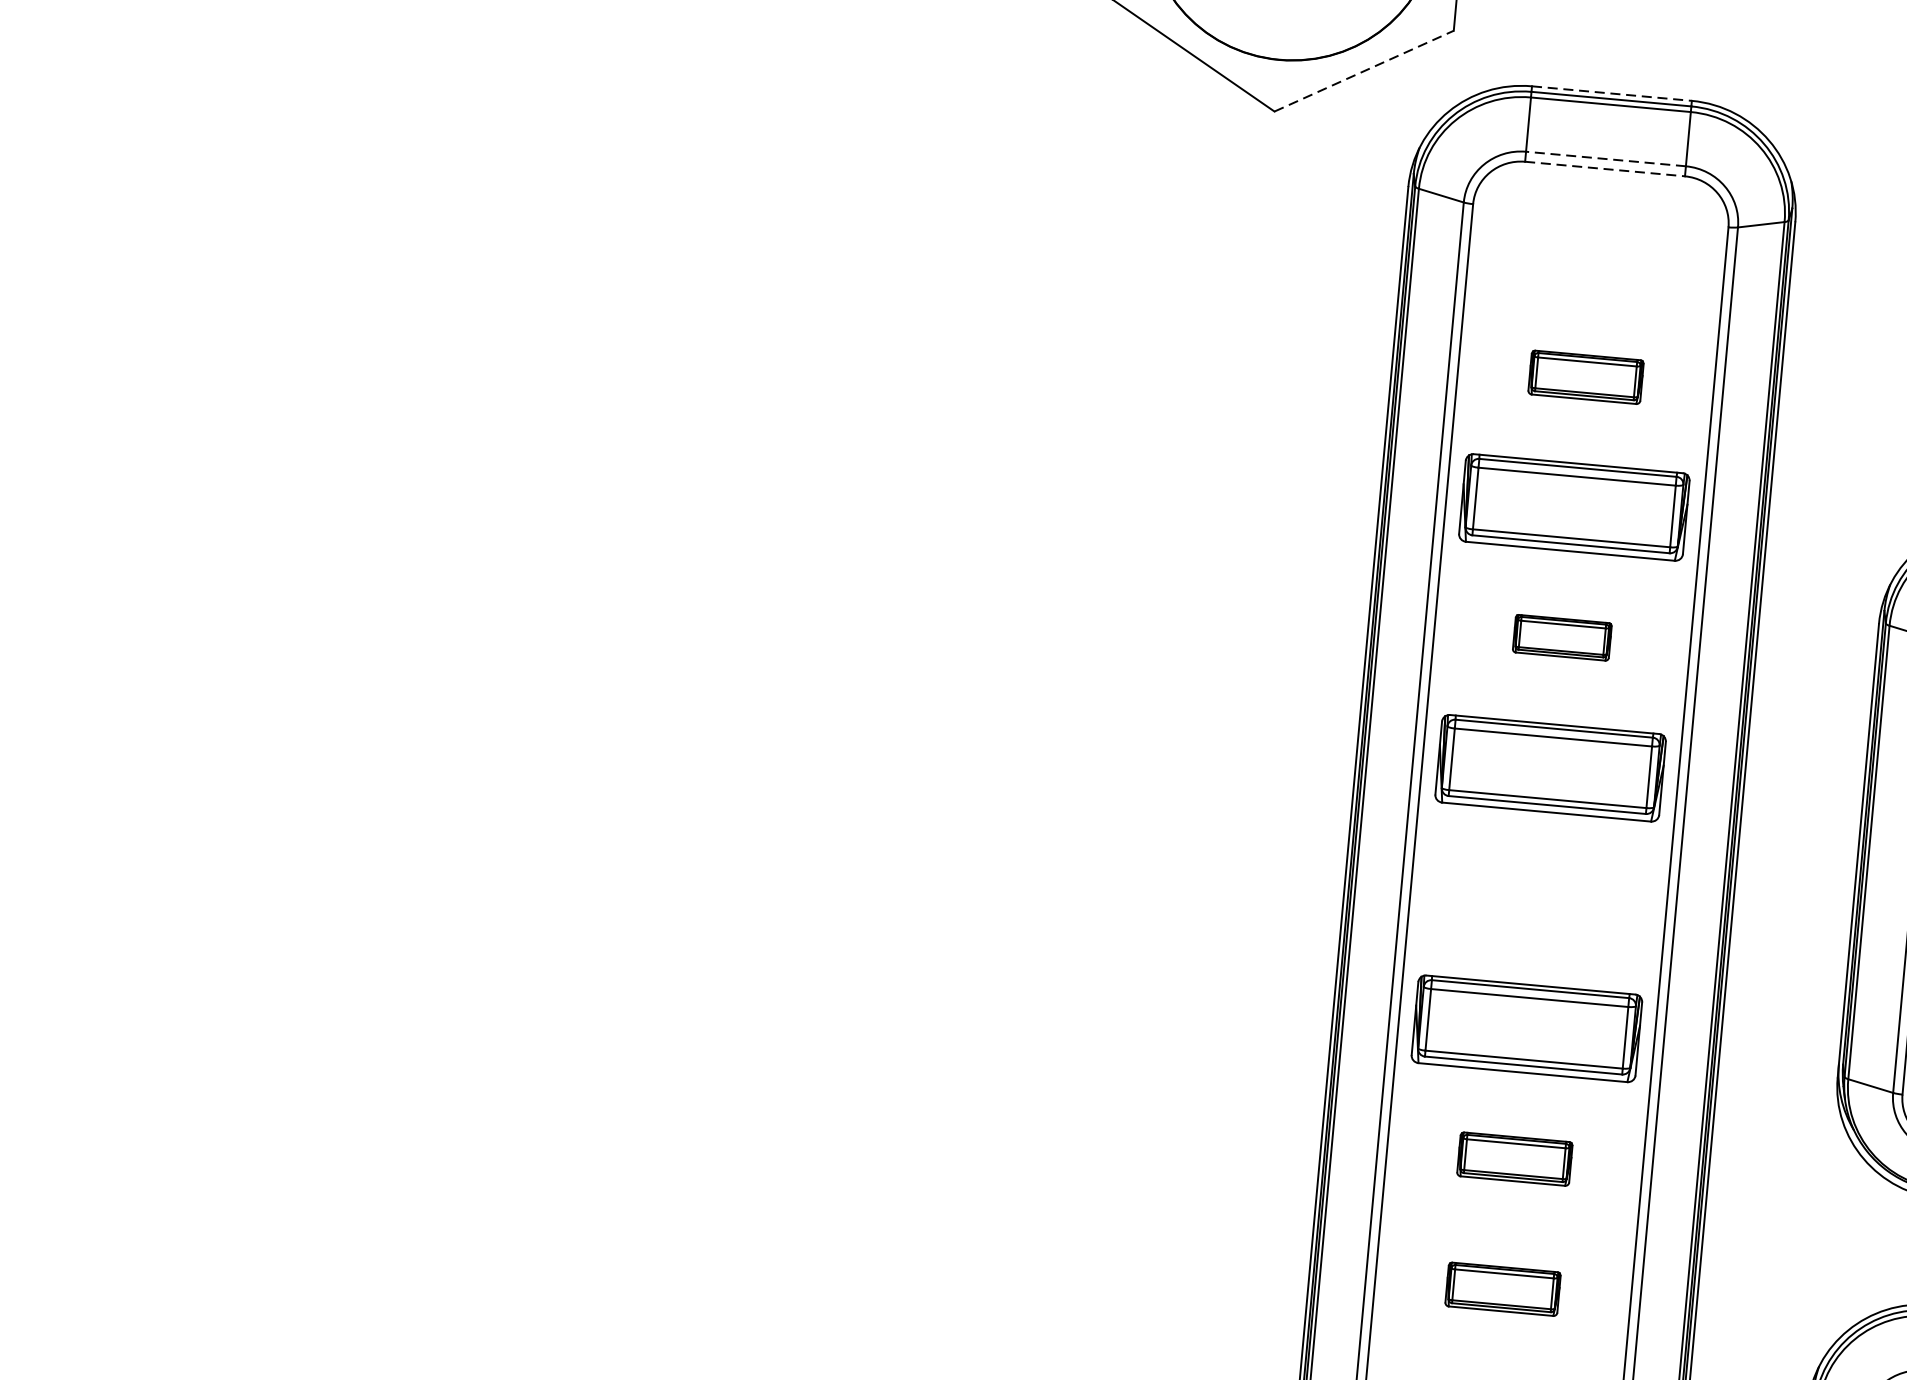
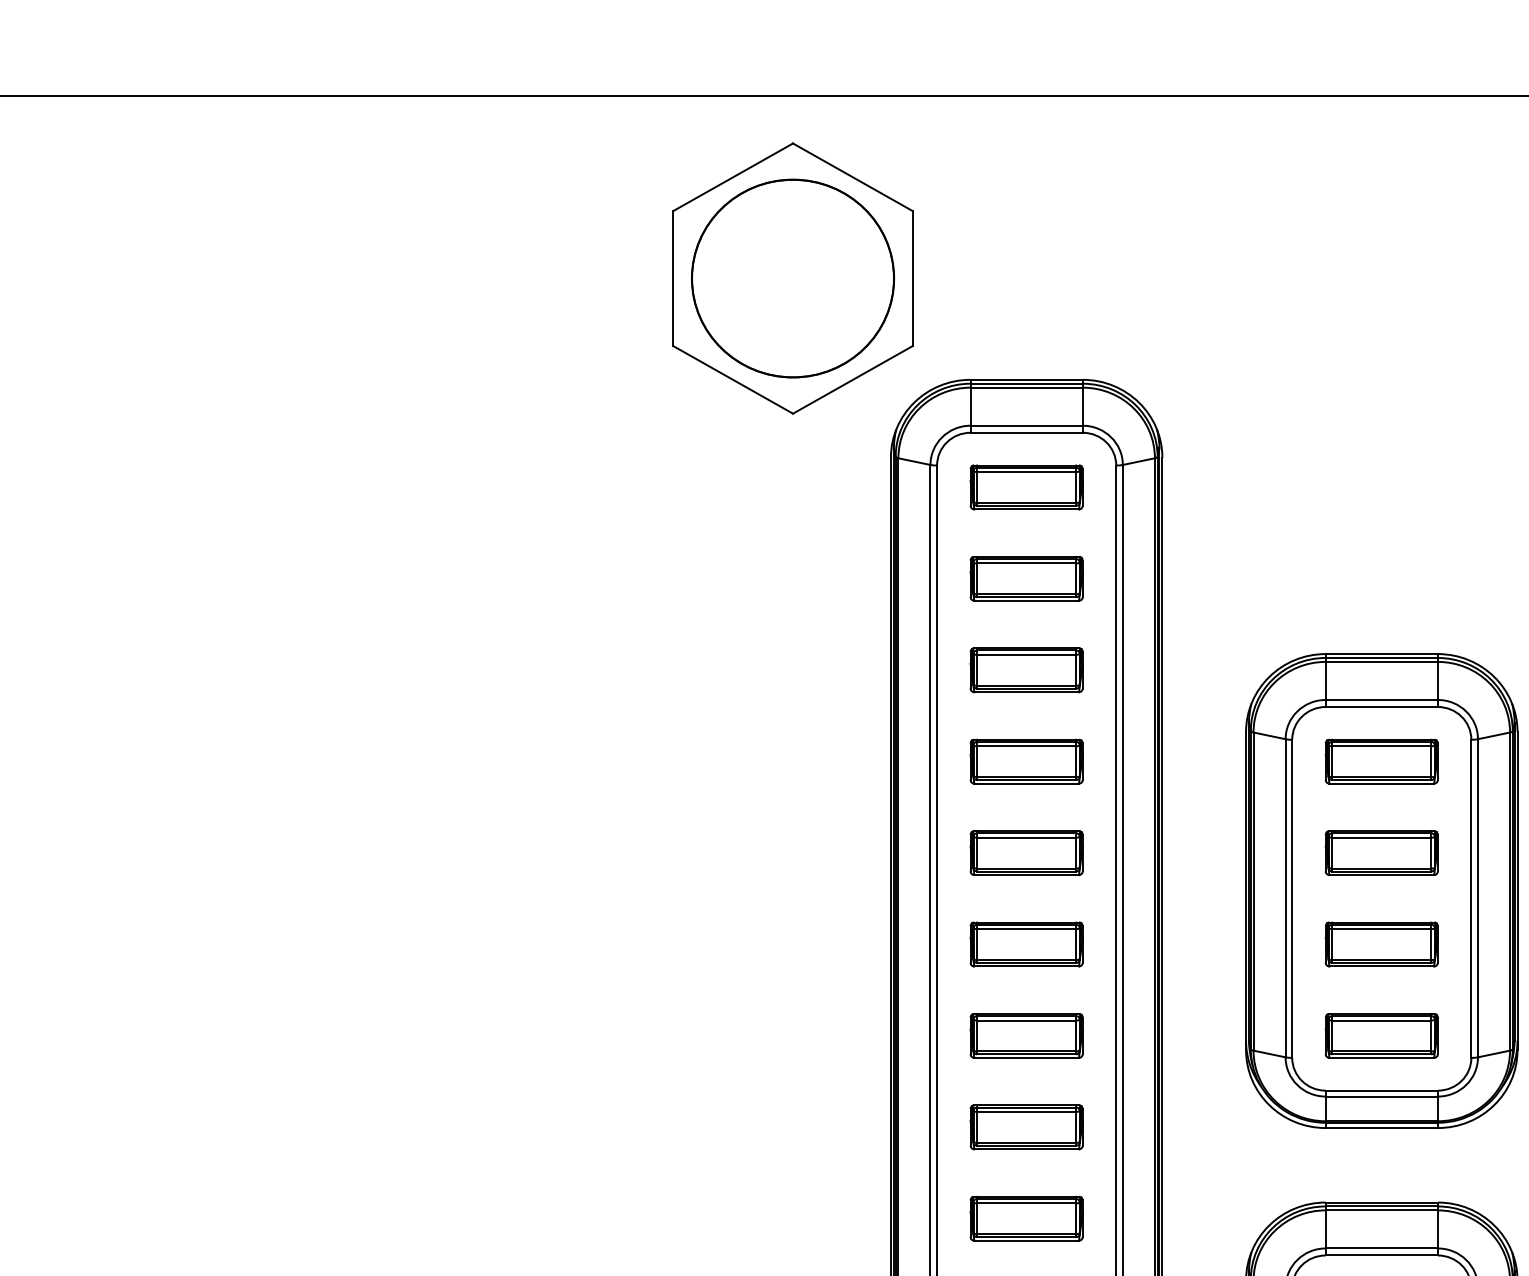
line: (1363, 70) -> (852, 379), dashed -> solid
line: (1613, 93) -> (1027, 379), dashed -> solid
line: (1605, 158) -> (1026, 425), dashed -> solid
line: (1606, 168) -> (1027, 432), dashed -> solid
part: (1597, 247) -> (1026, 487), added
part: (1585, 376) -> (1026, 578), size x1.43
part: (1574, 507) -> (1026, 670), size x0.71
part: (1562, 637) -> (1026, 761), size x1.67
part: (1550, 767) -> (1026, 852), size x0.71
part: (1538, 898) -> (1026, 944), added
part: (1526, 1028) -> (1026, 1035), size x0.71
part: (1514, 1159) -> (1026, 1127), size x1.43
part: (1502, 1289) -> (1026, 1218), size x1.43

